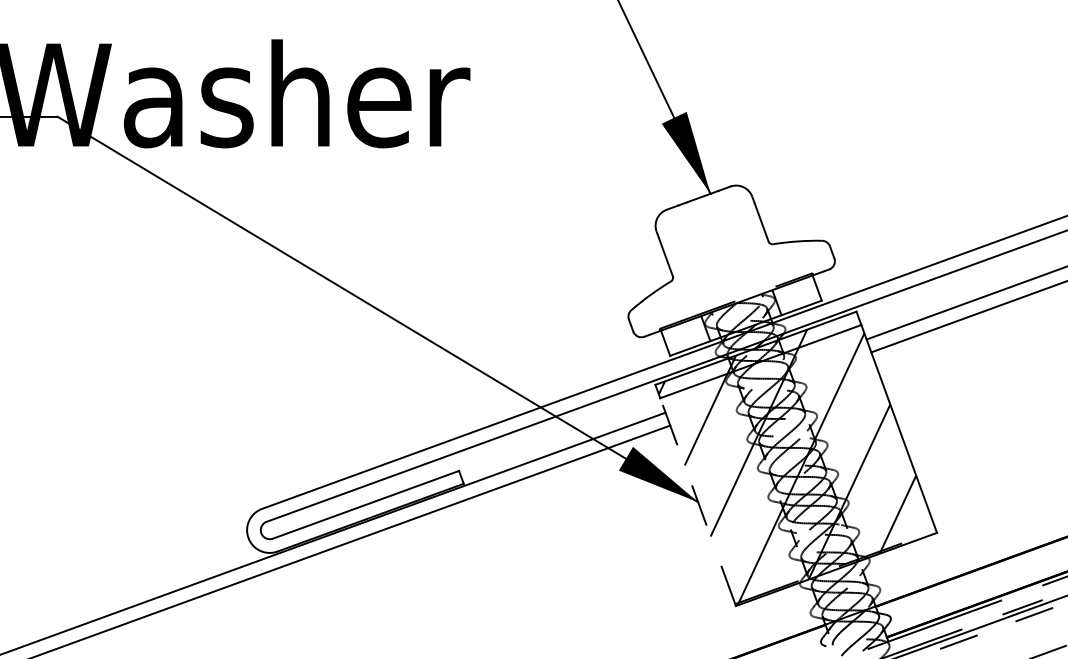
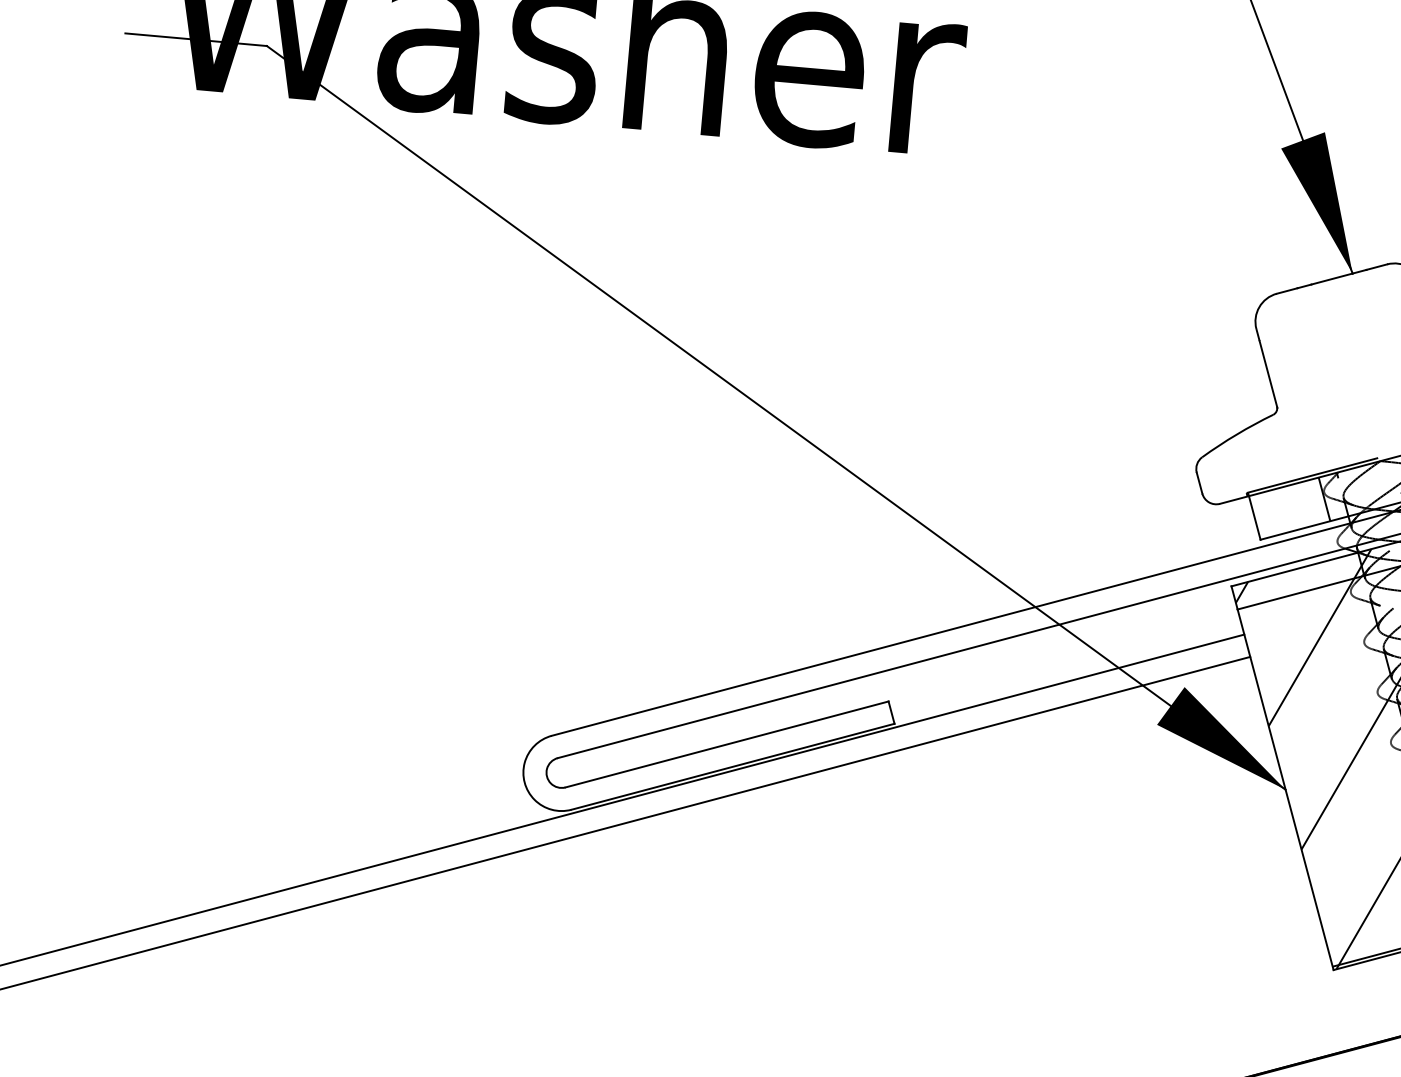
line: (698, 502) -> (1286, 790), dashed -> solid

